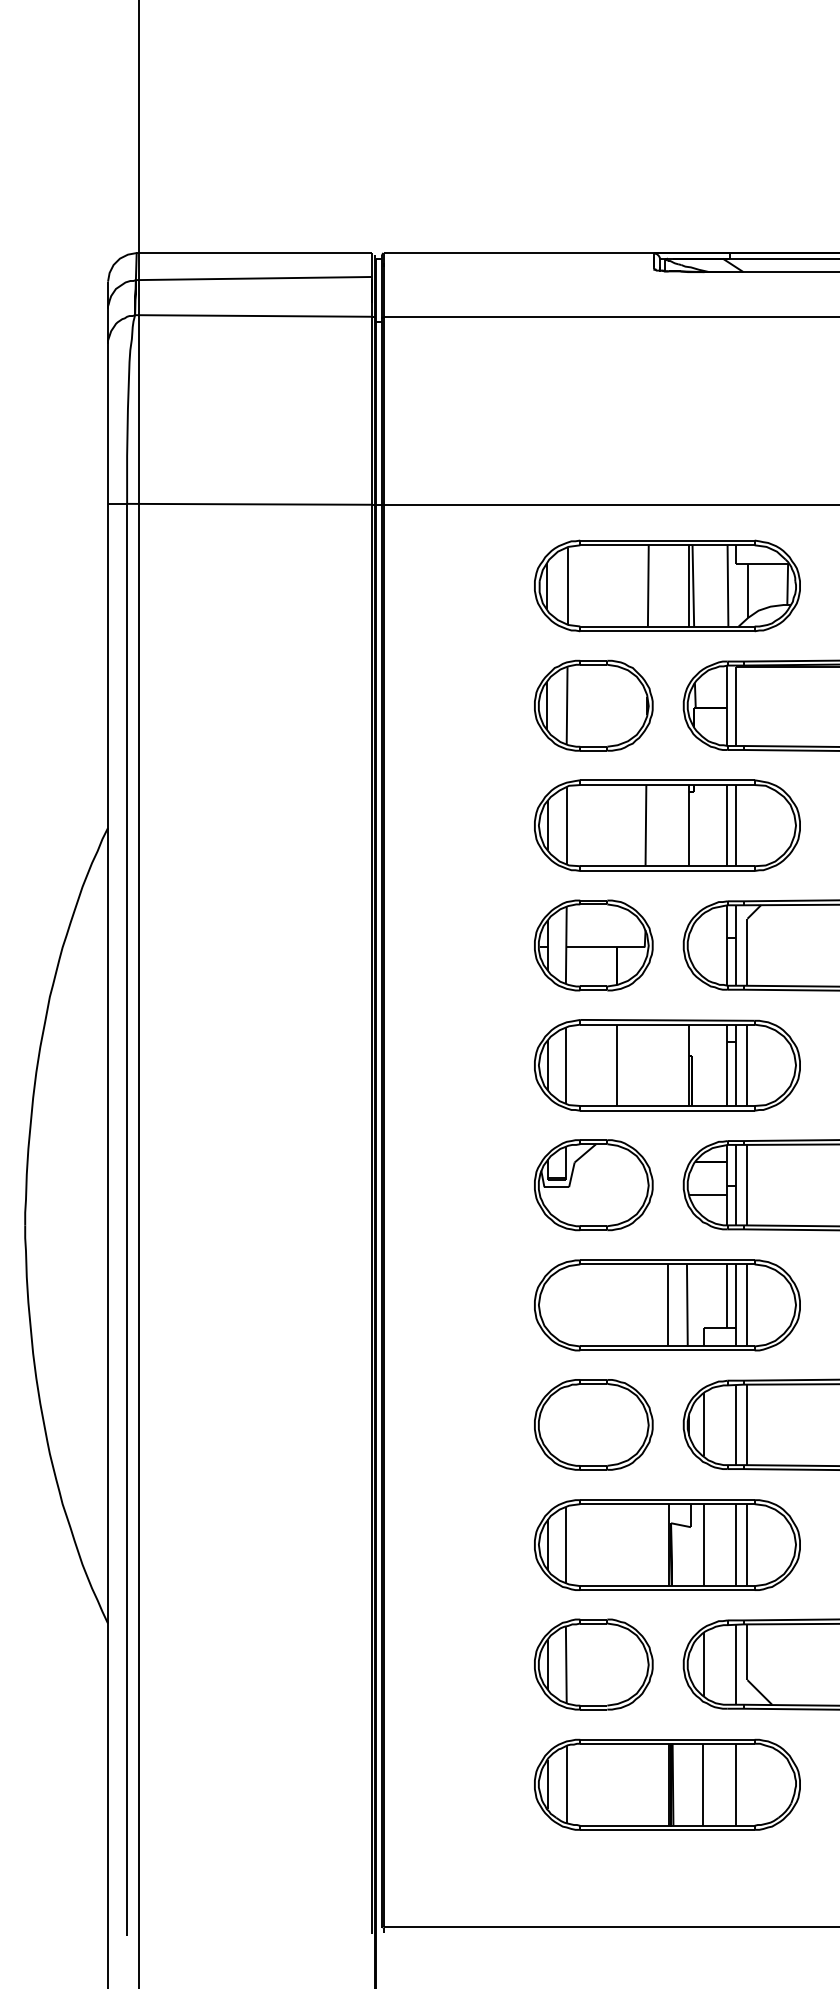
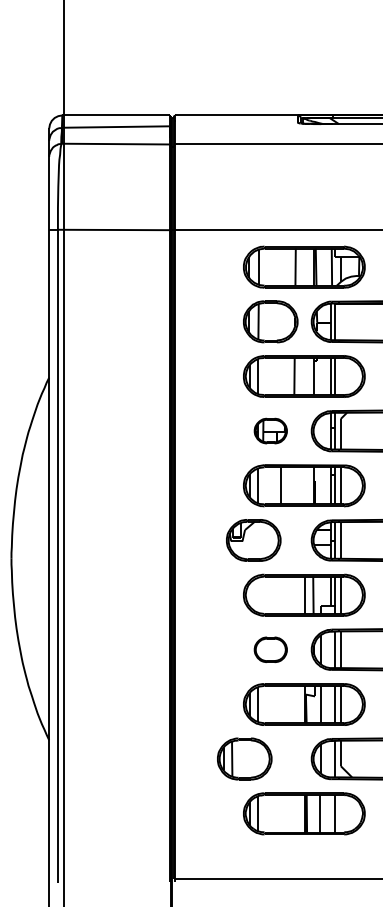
part: (593, 944) -> (270, 430), size x0.6
part: (593, 1185) -> (253, 540), moved
part: (593, 1424) -> (270, 649), size x0.6
part: (593, 1663) -> (244, 758), moved

